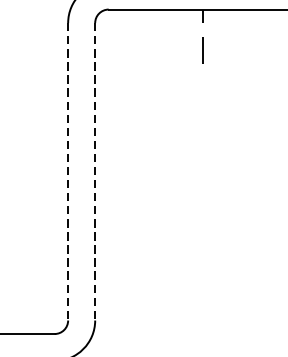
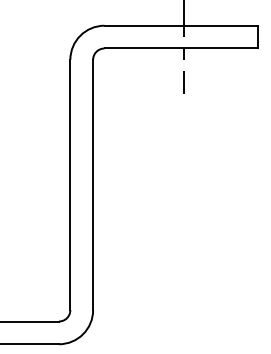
line: (68, 172) -> (70, 185), dashed -> solid
line: (95, 172) -> (93, 185), dashed -> solid

